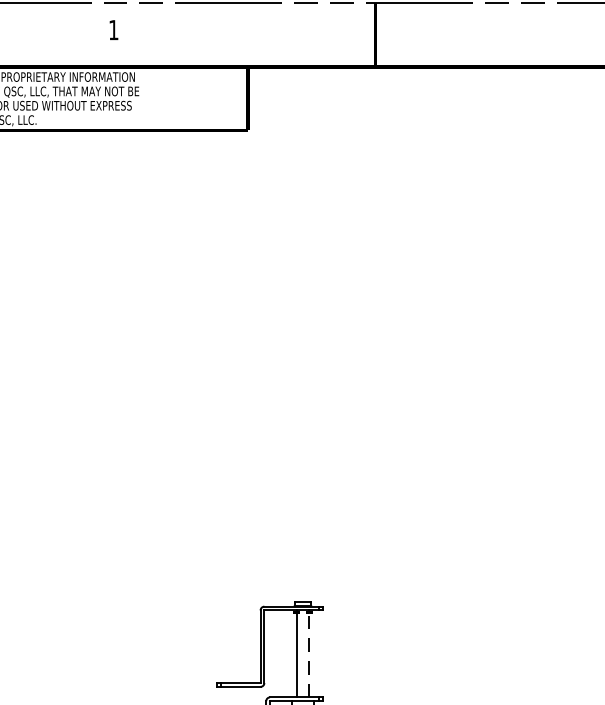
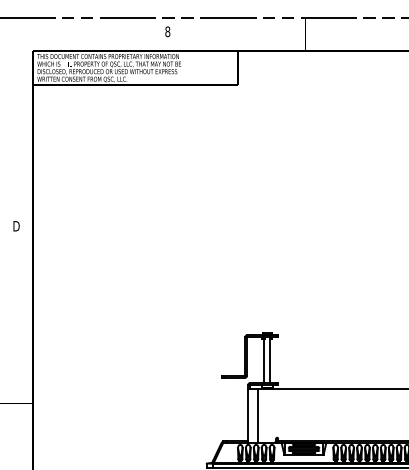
text: (113, 29) -> (167, 31), 1 -> 8
line: (308, 654) -> (270, 360), dashed -> solid

